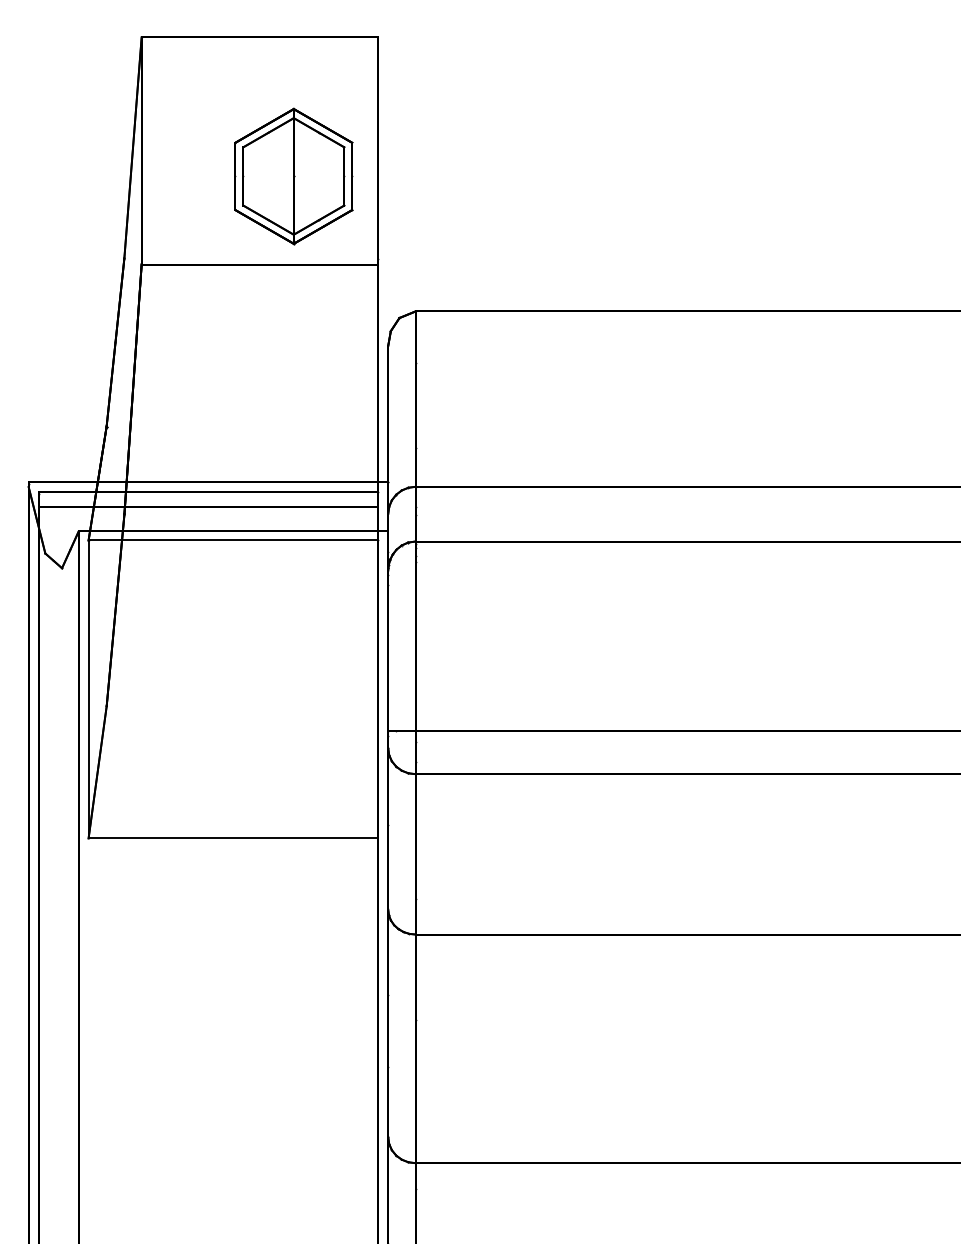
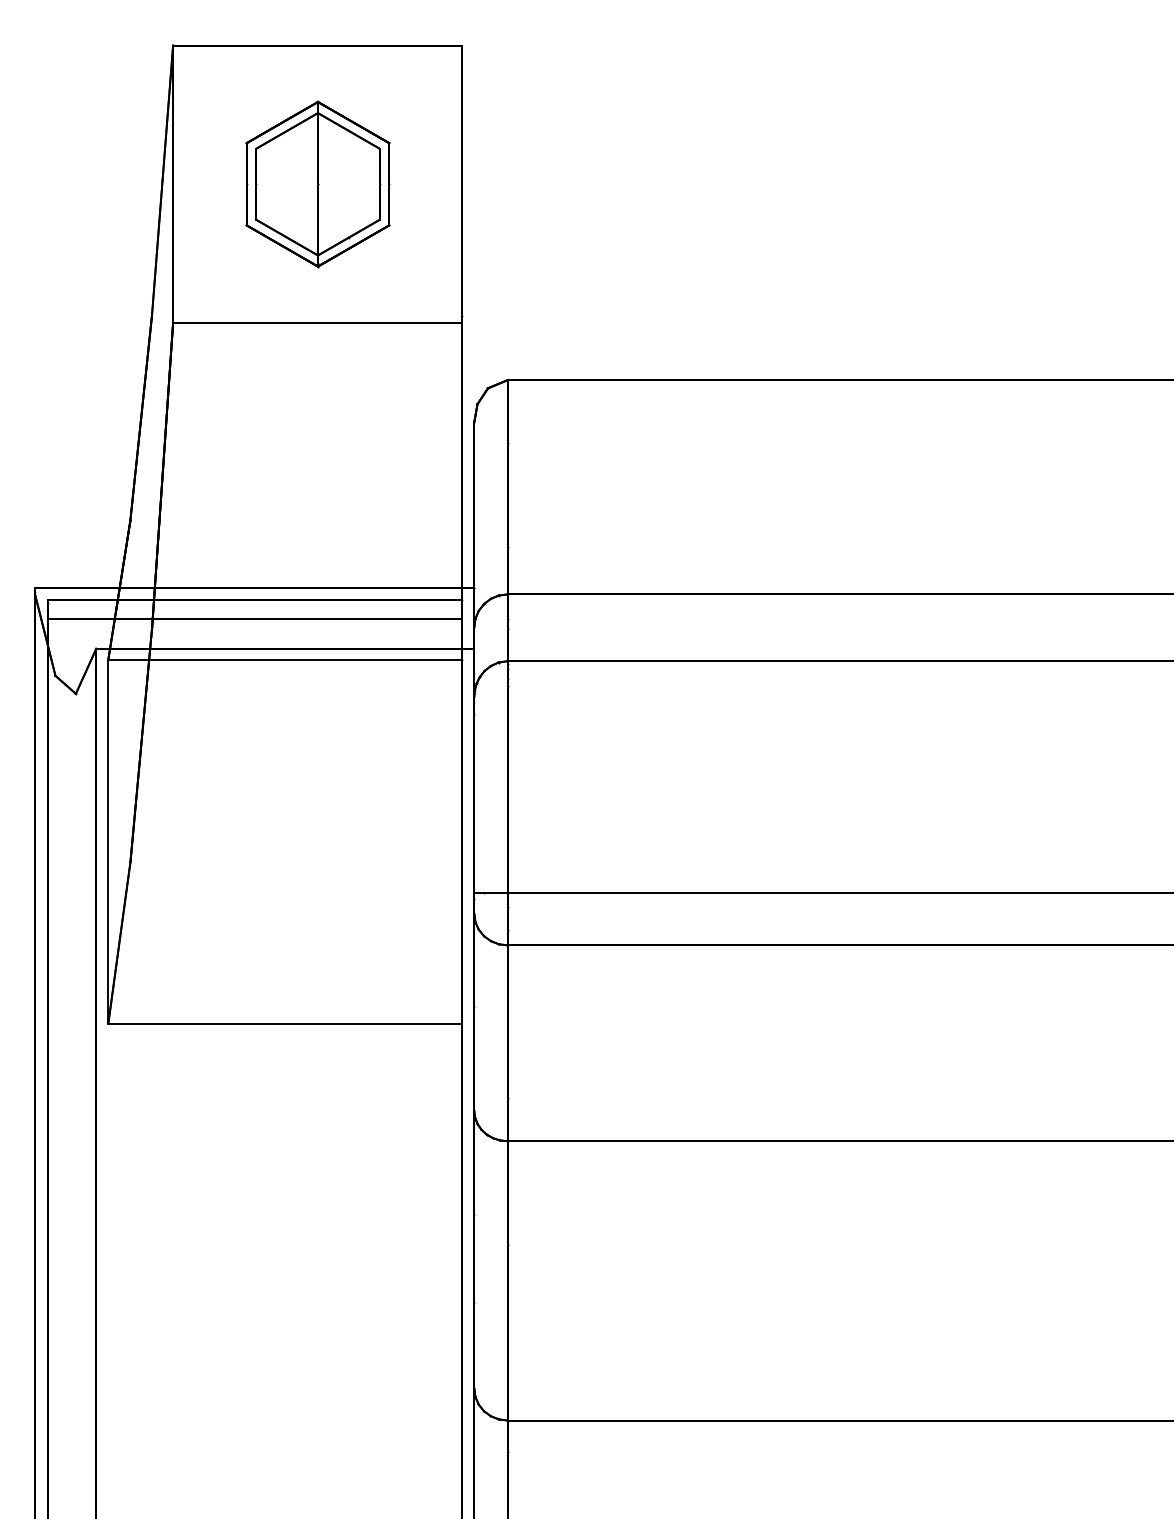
part: (293, 176) -> (317, 184), moved

